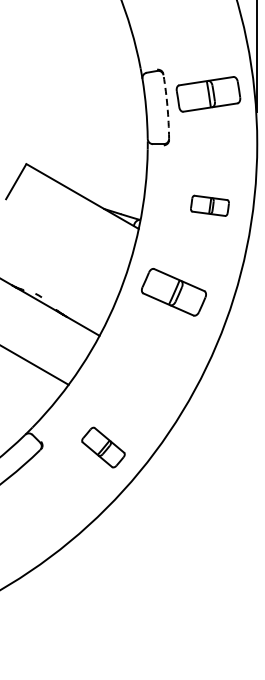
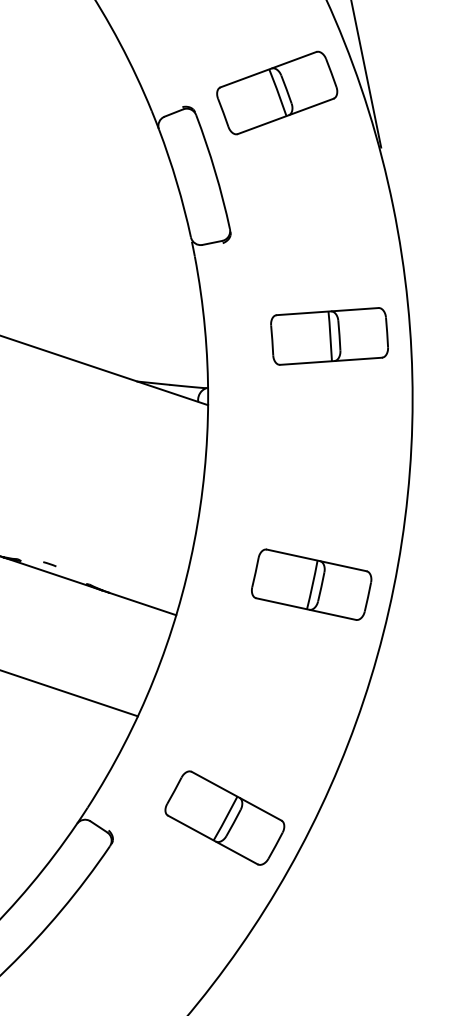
part: (208, 94) -> (277, 93), moved
arc: (167, 106) -> (215, 170), dashed -> solid
part: (209, 205) -> (328, 336), size x1.67
part: (173, 292) -> (310, 585), moved
part: (103, 447) -> (224, 817), size x1.43

